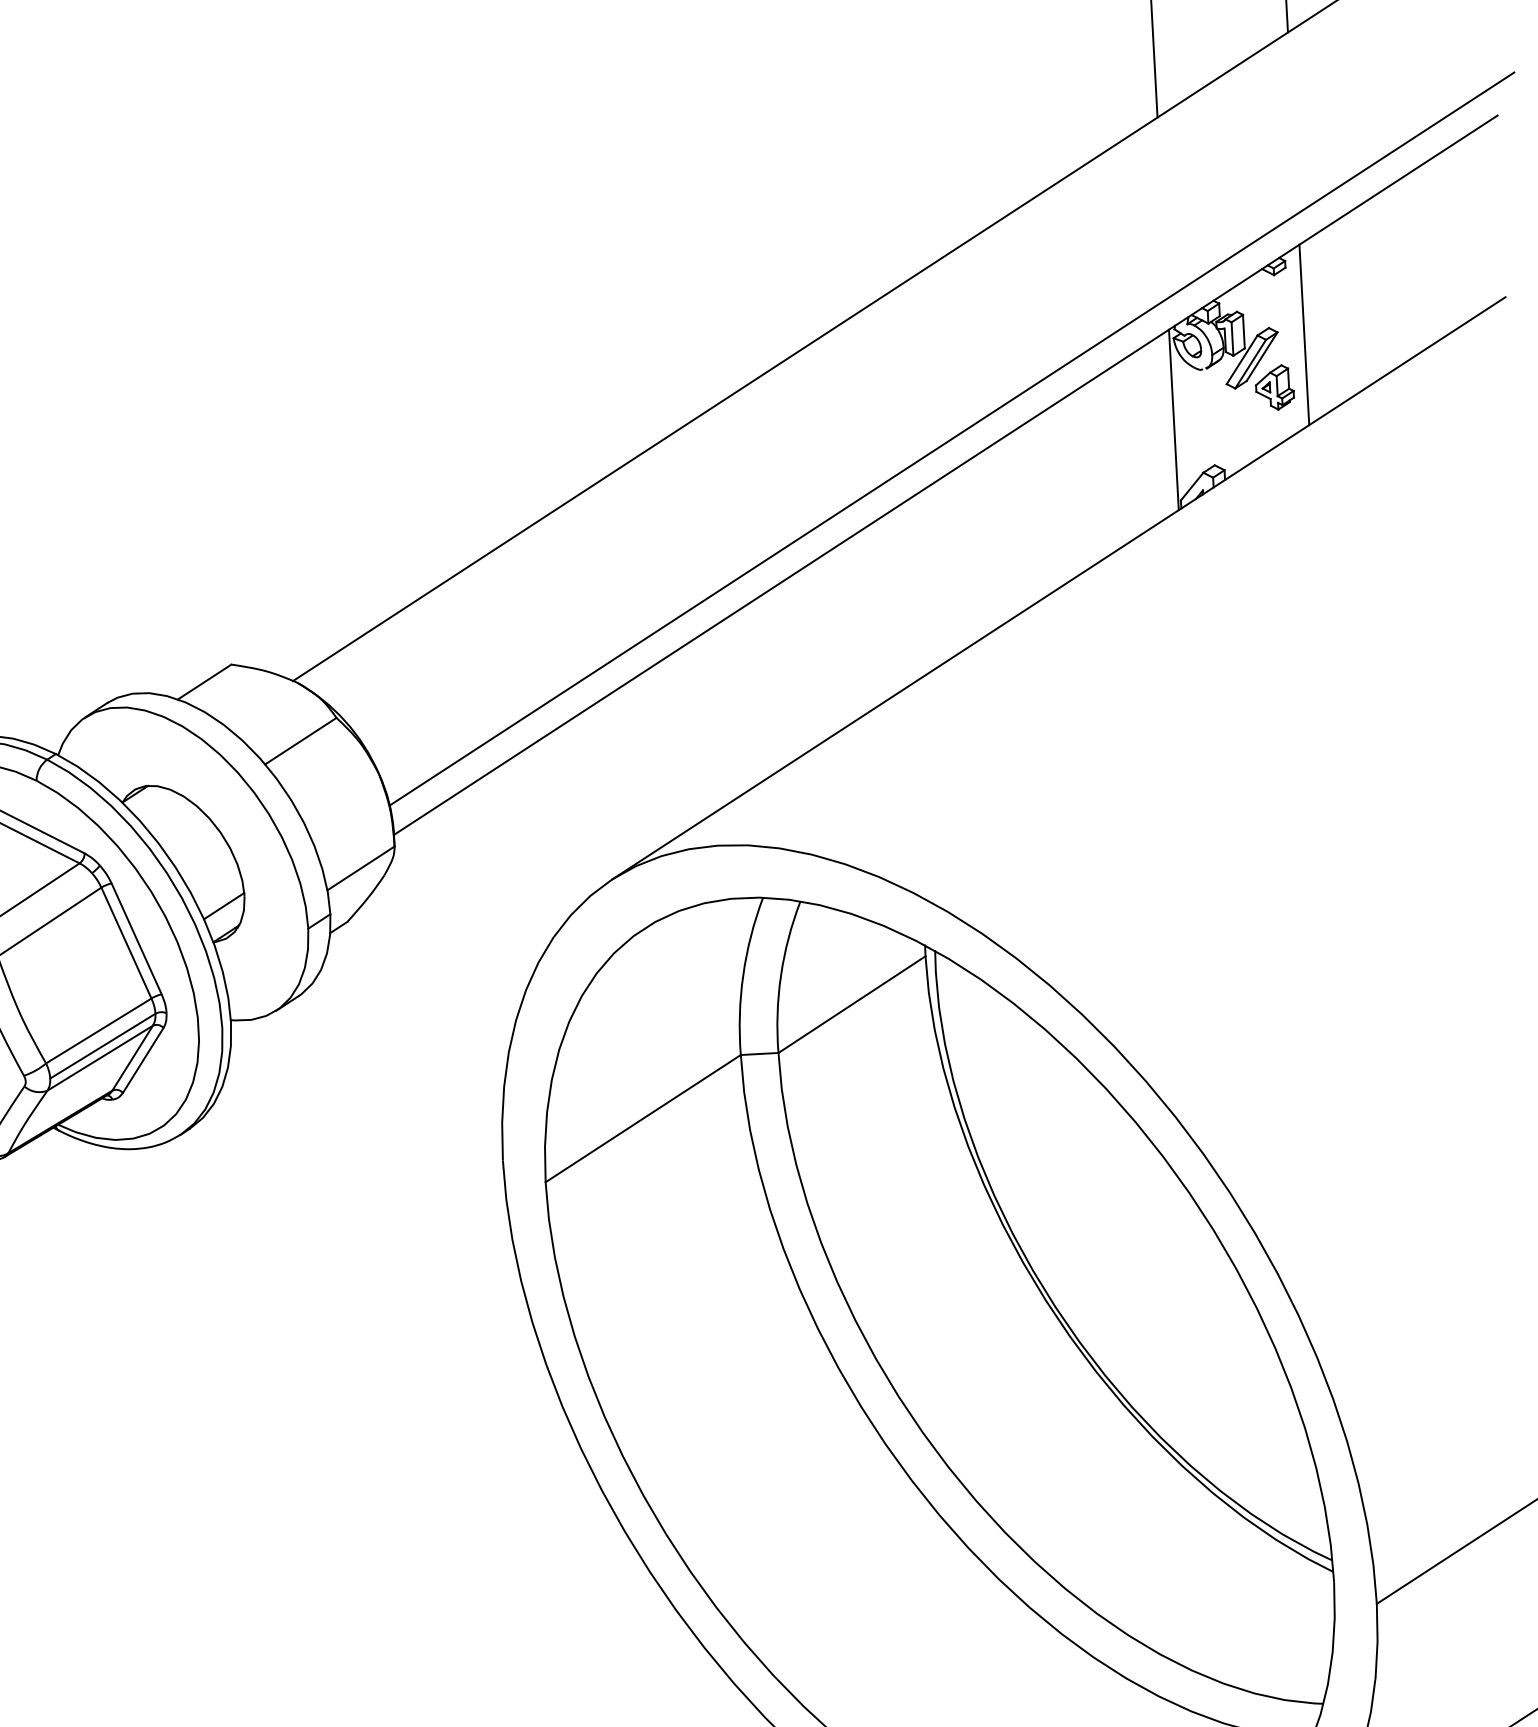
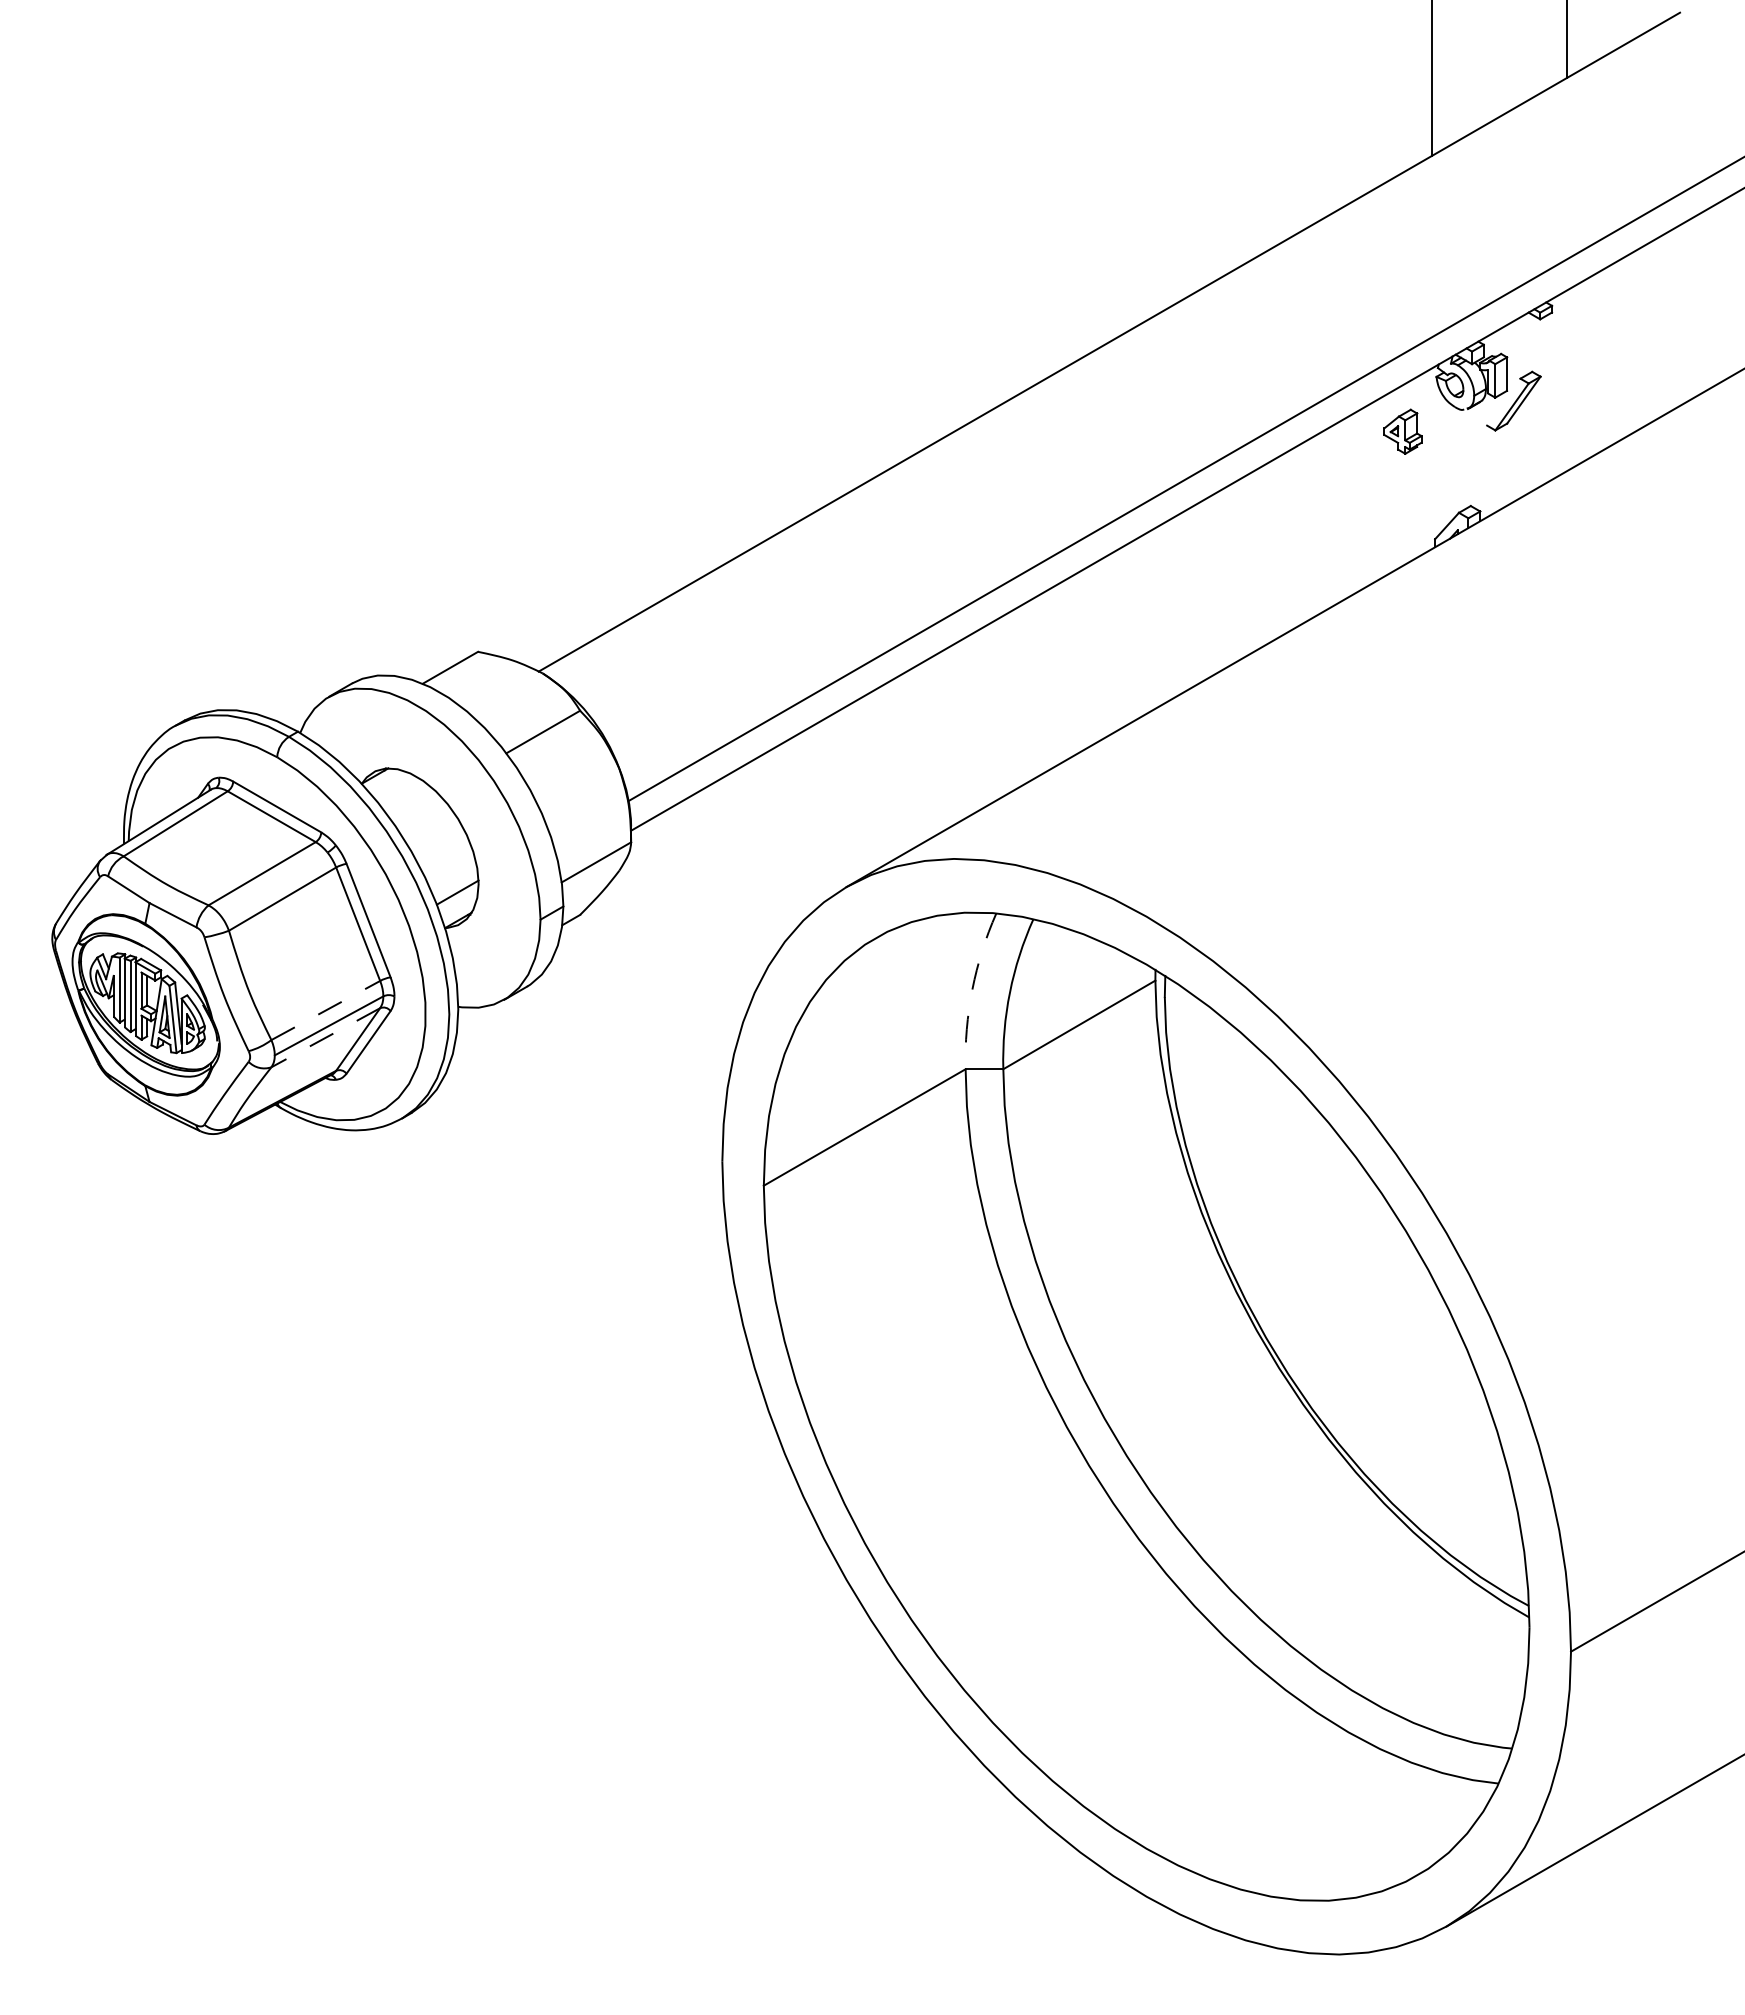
line: (1304, 334) -> (1567, 380), removed
line: (1241, 359) -> (1503, 401), removed
part: (1274, 387) -> (1402, 431), moved
line: (1174, 419) -> (1432, 458), removed
arc: (743, 975) -> (972, 989), solid -> dashed
line: (98, 1030) -> (325, 1010), solid -> dashed
line: (99, 1057) -> (325, 1037), solid -> dashed

